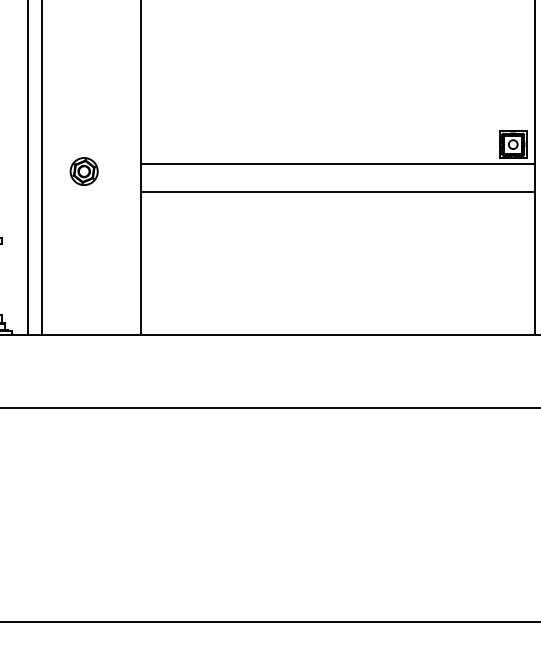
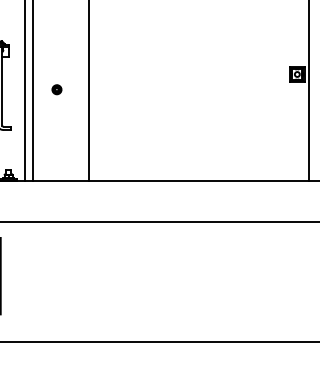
line: (336, 164) -> (198, 85), removed
part: (83, 171) -> (56, 89), size x0.6
line: (336, 192) -> (198, 101), removed

